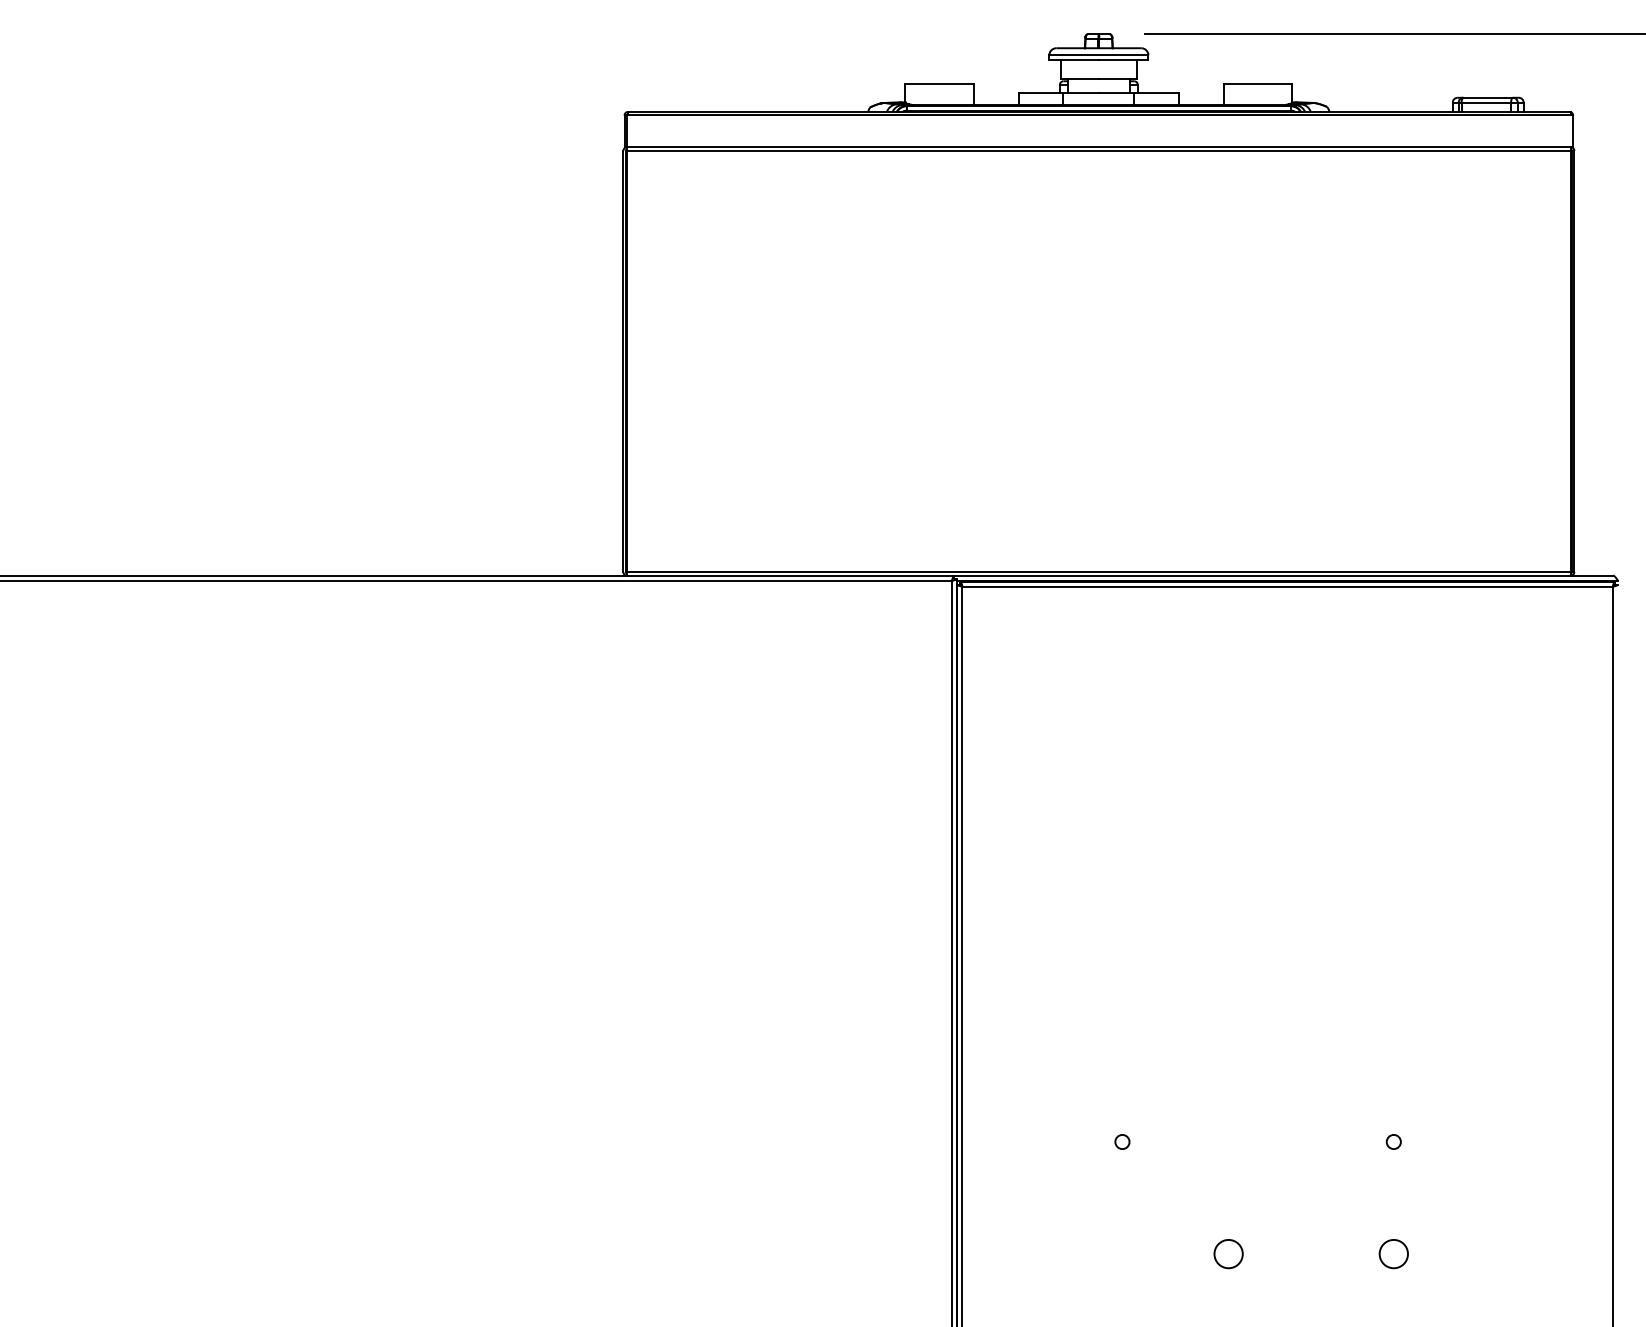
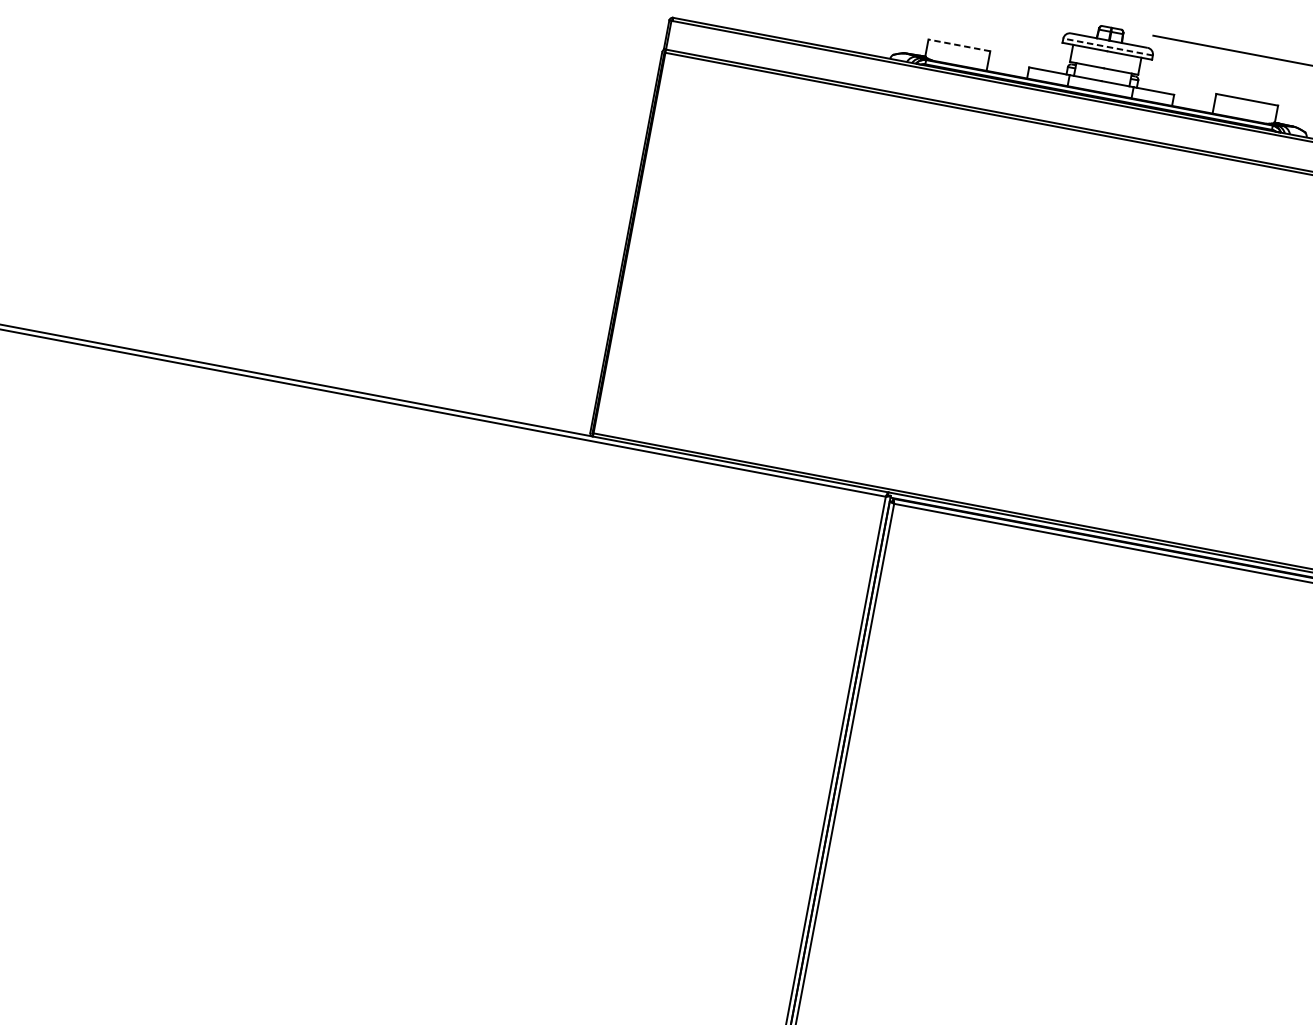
line: (1098, 55) -> (1107, 47), solid -> dashed
line: (939, 83) -> (959, 45), solid -> dashed

